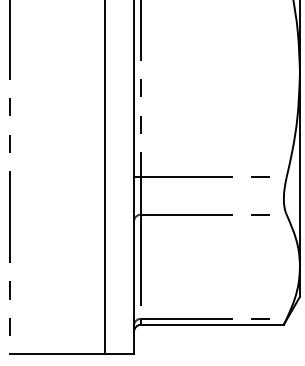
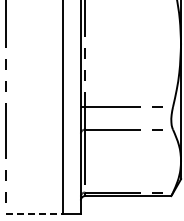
line: (57, 355) -> (34, 214), solid -> dashed

